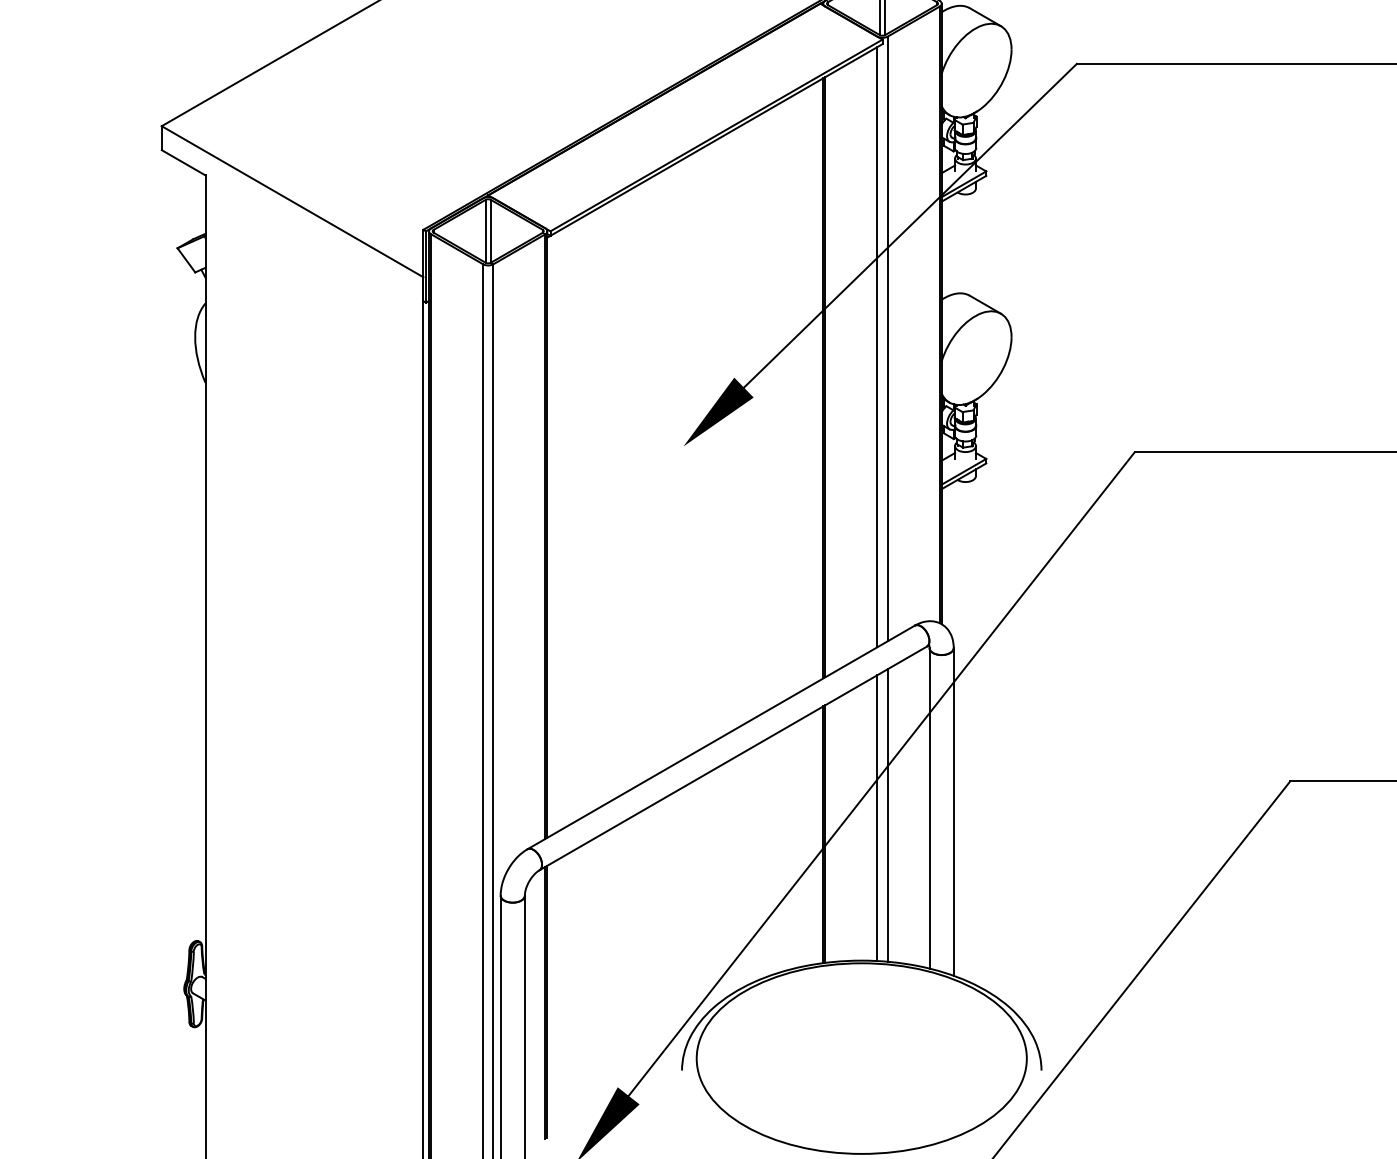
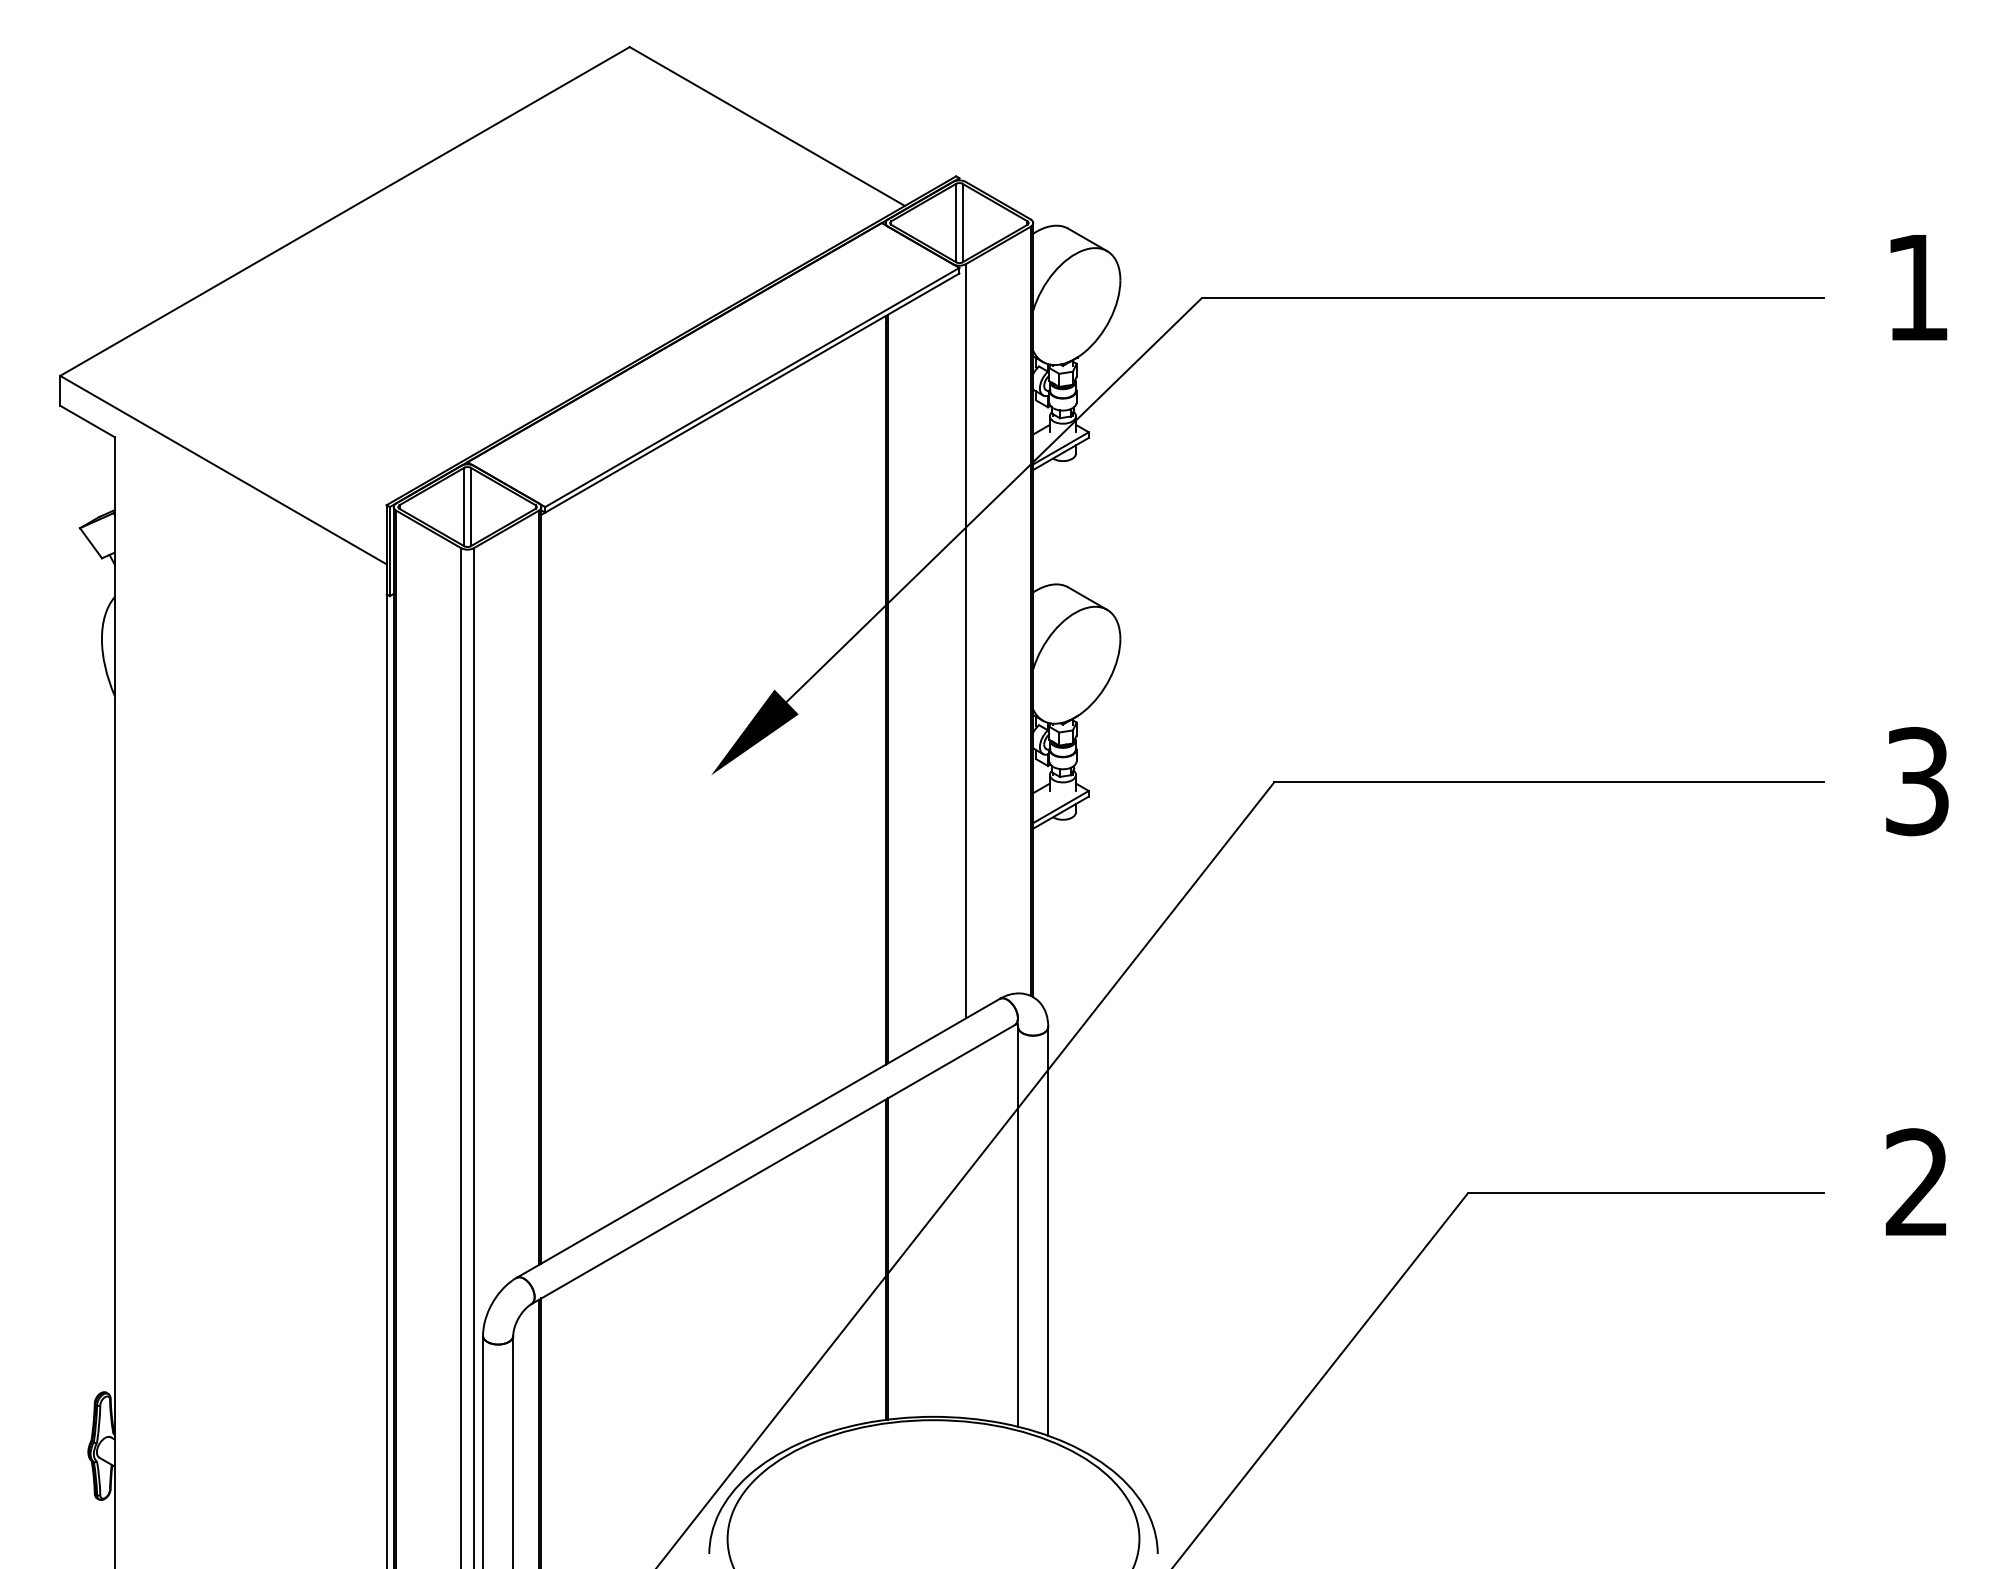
line: (876, 347) -> (952, 651), removed
line: (887, 815) -> (965, 1235), removed
line: (876, 817) -> (952, 1238), removed

